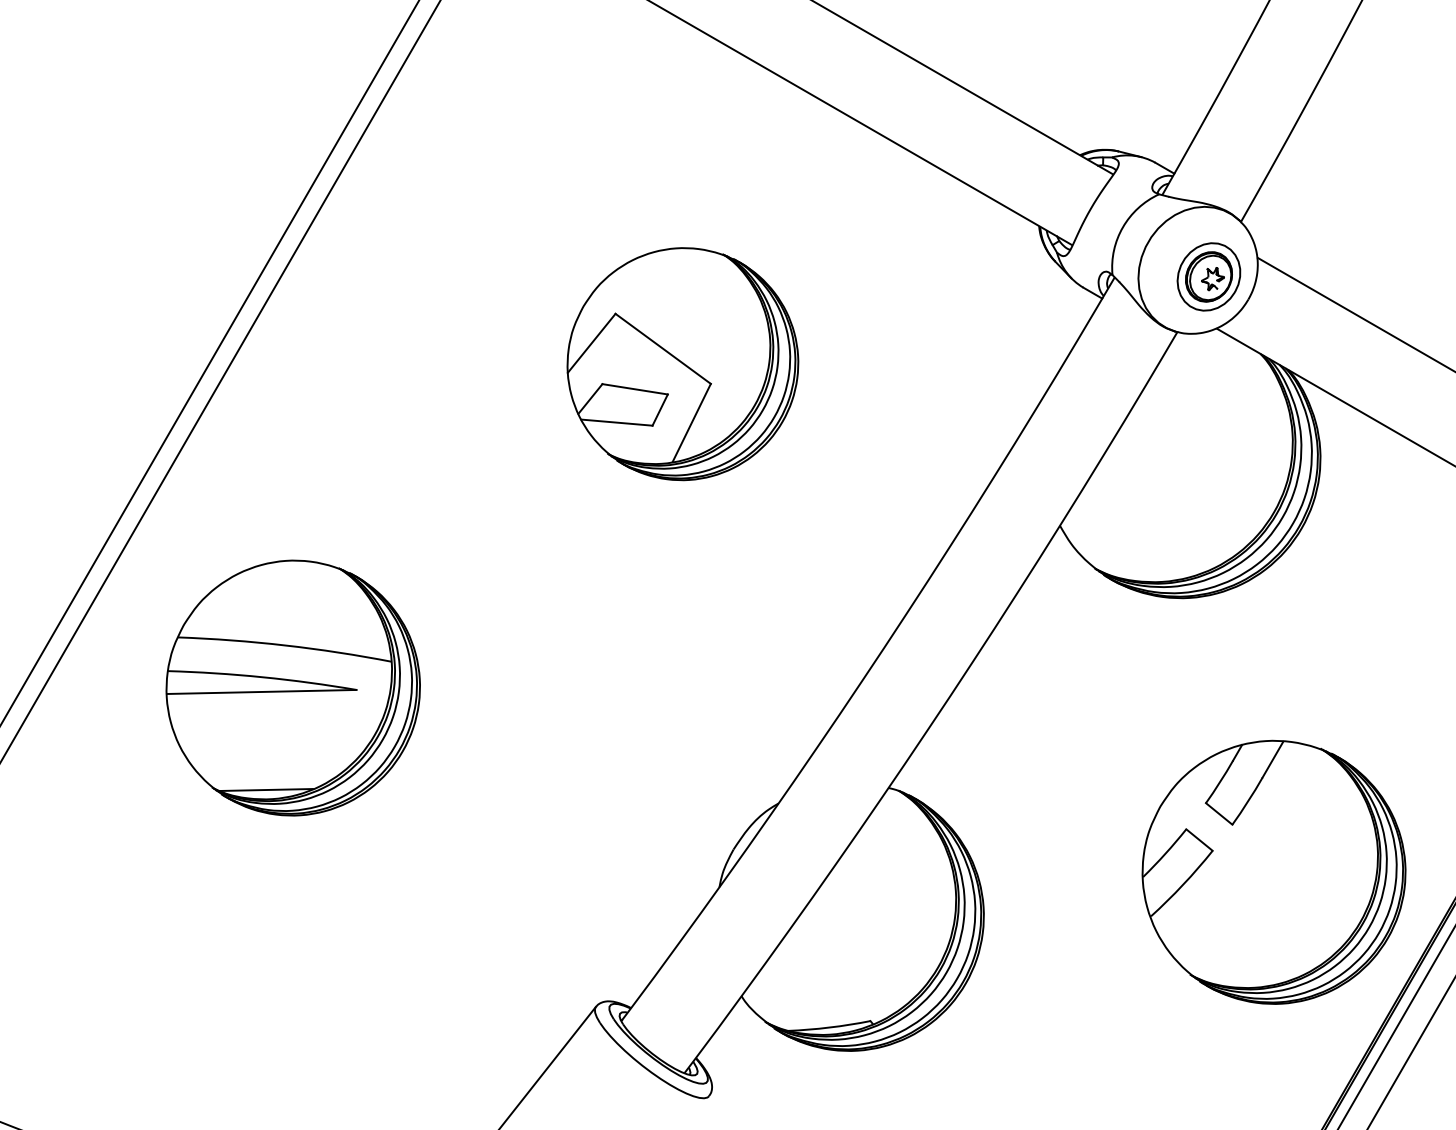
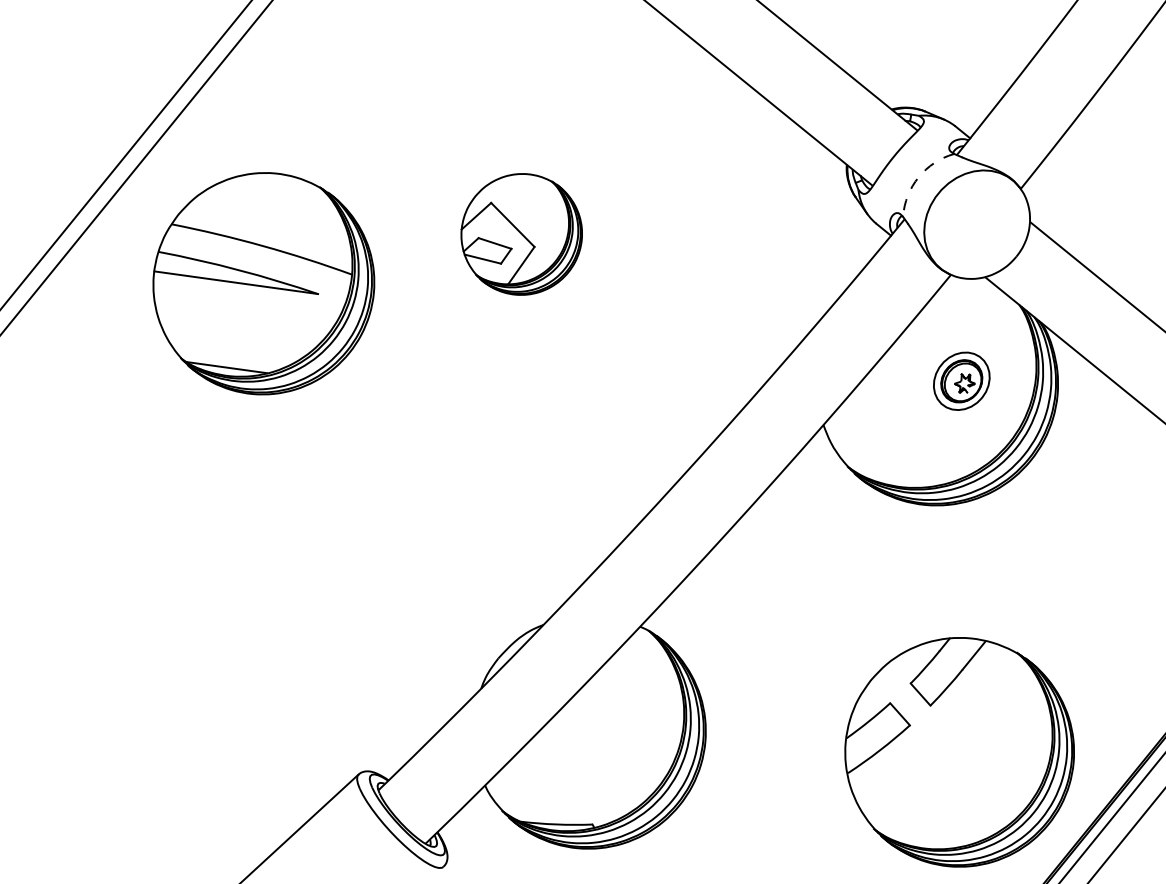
arc: (1122, 227) -> (918, 177), solid -> dashed
part: (1208, 276) -> (961, 380), moved
part: (682, 364) -> (521, 234), size x0.6
part: (292, 687) -> (263, 283), moved

